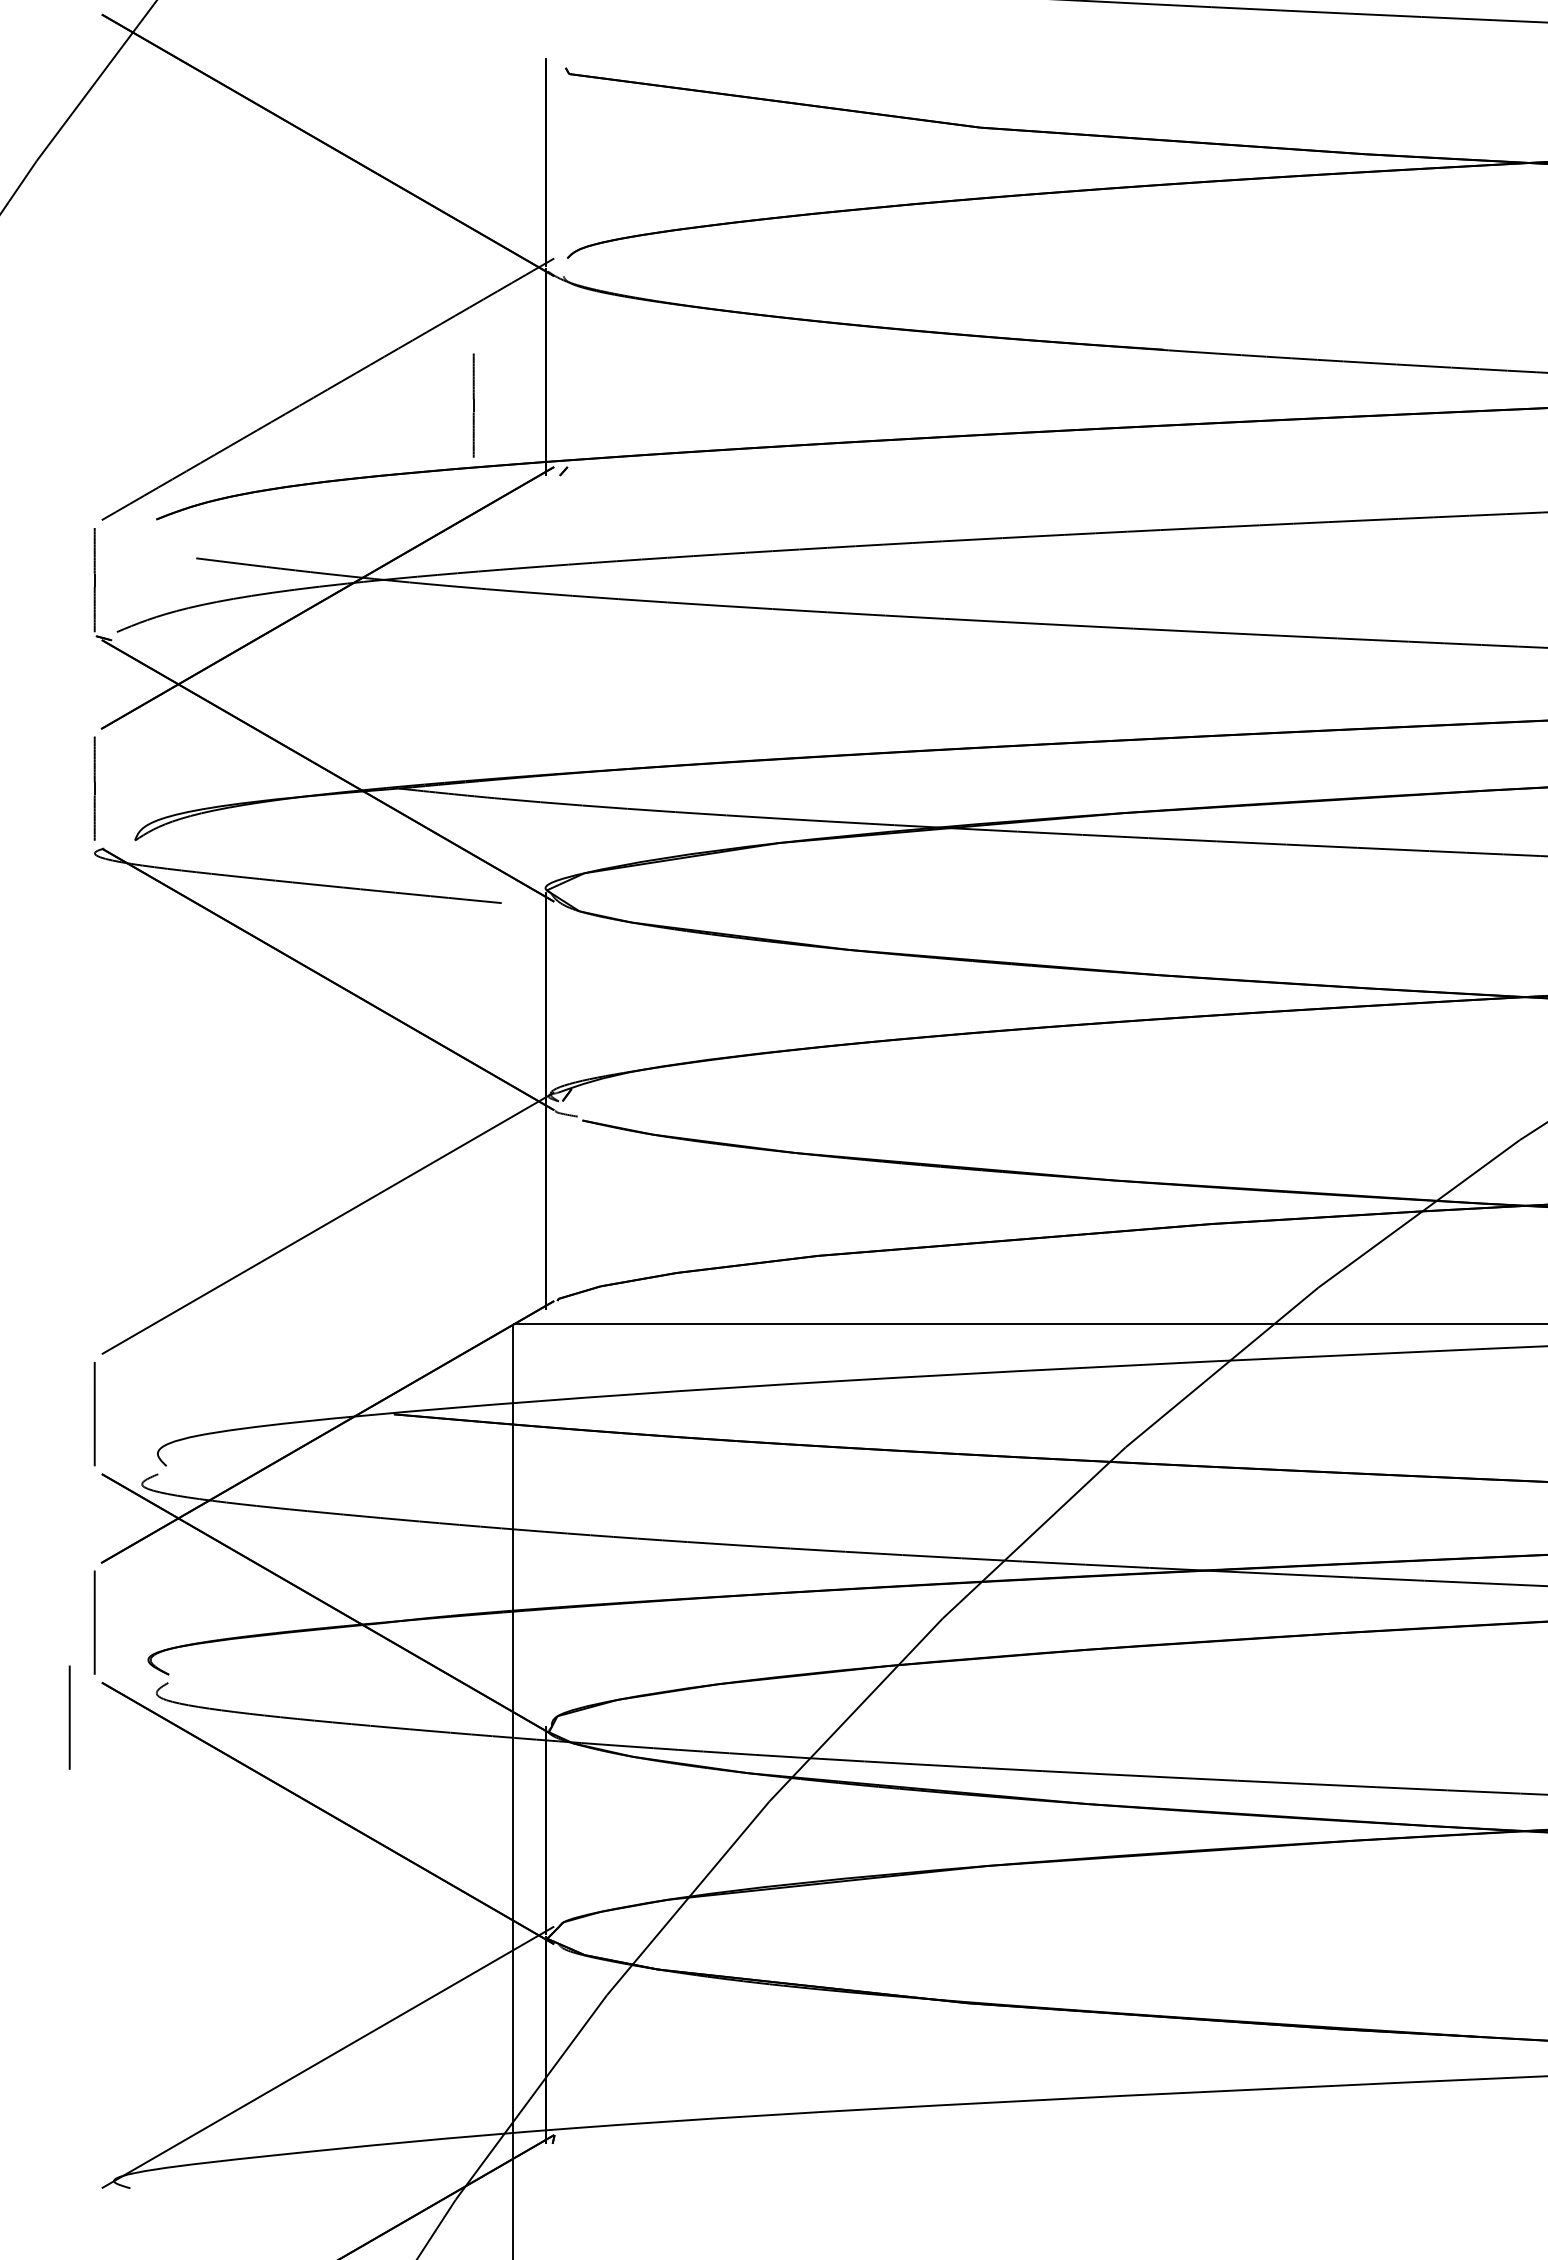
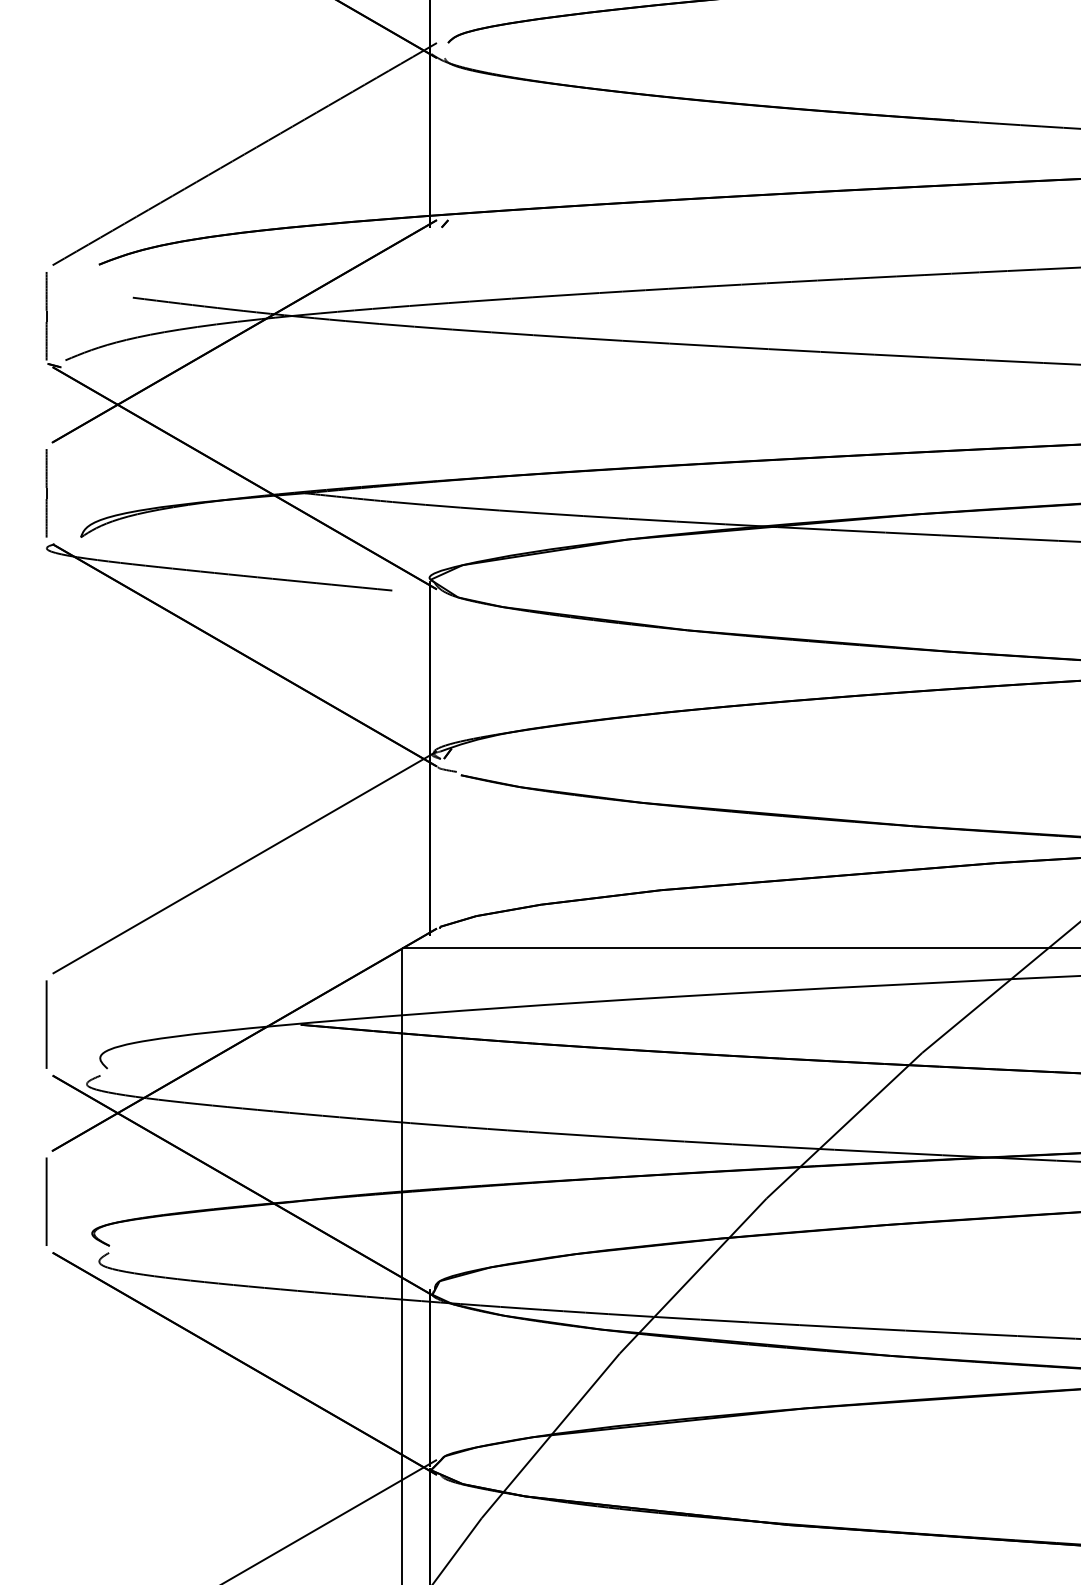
line: (473, 405) -> (368, 167), removed
line: (69, 1717) -> (25, 1282), removed

